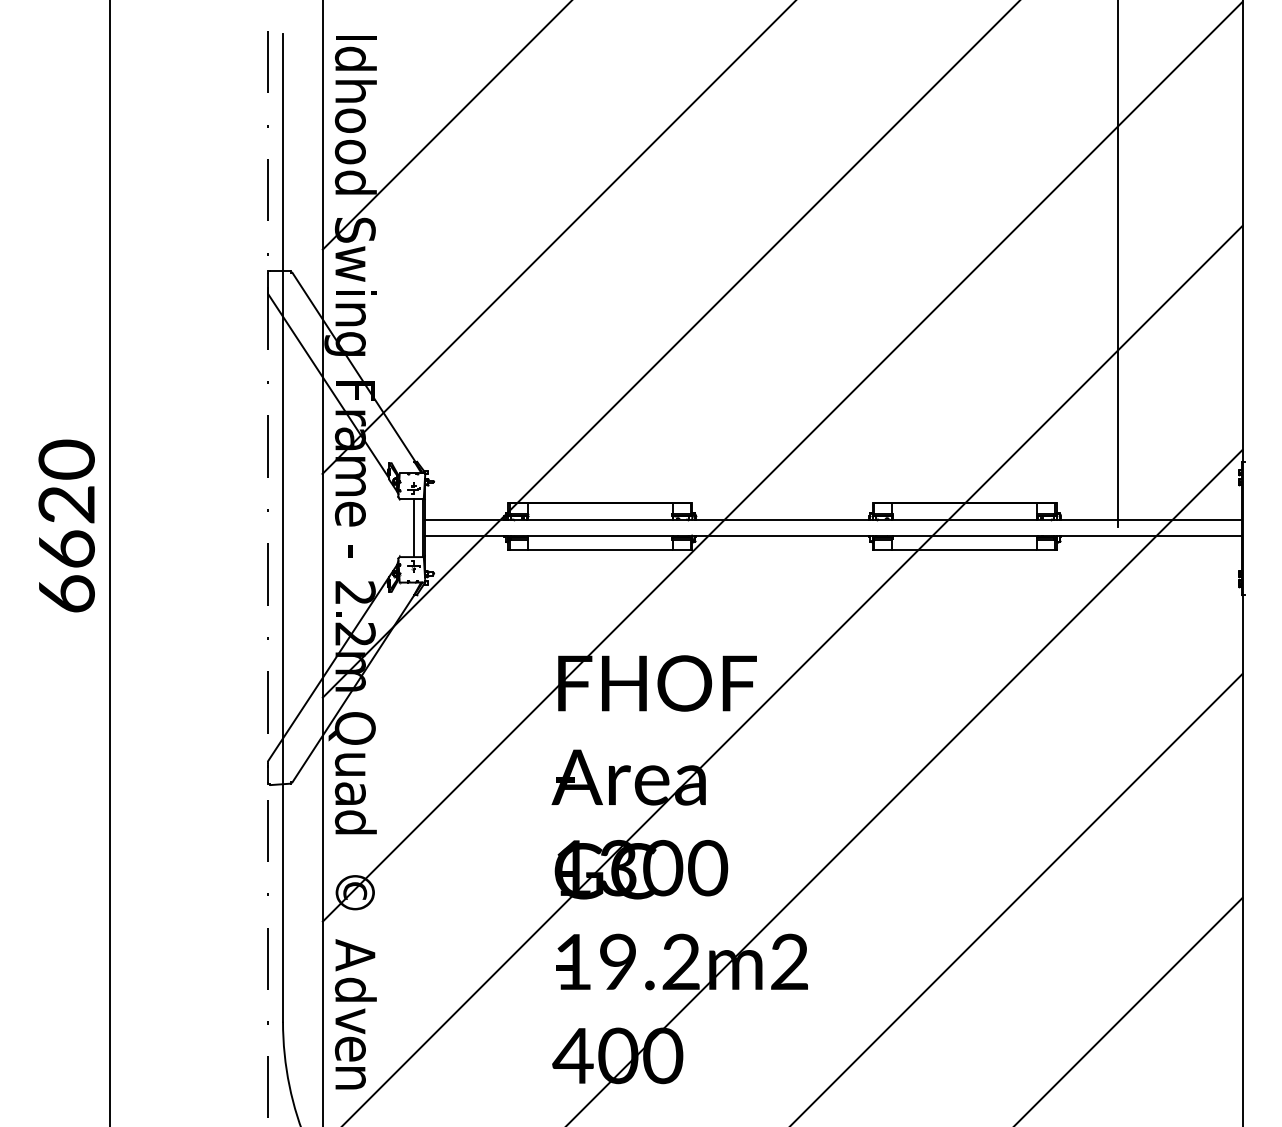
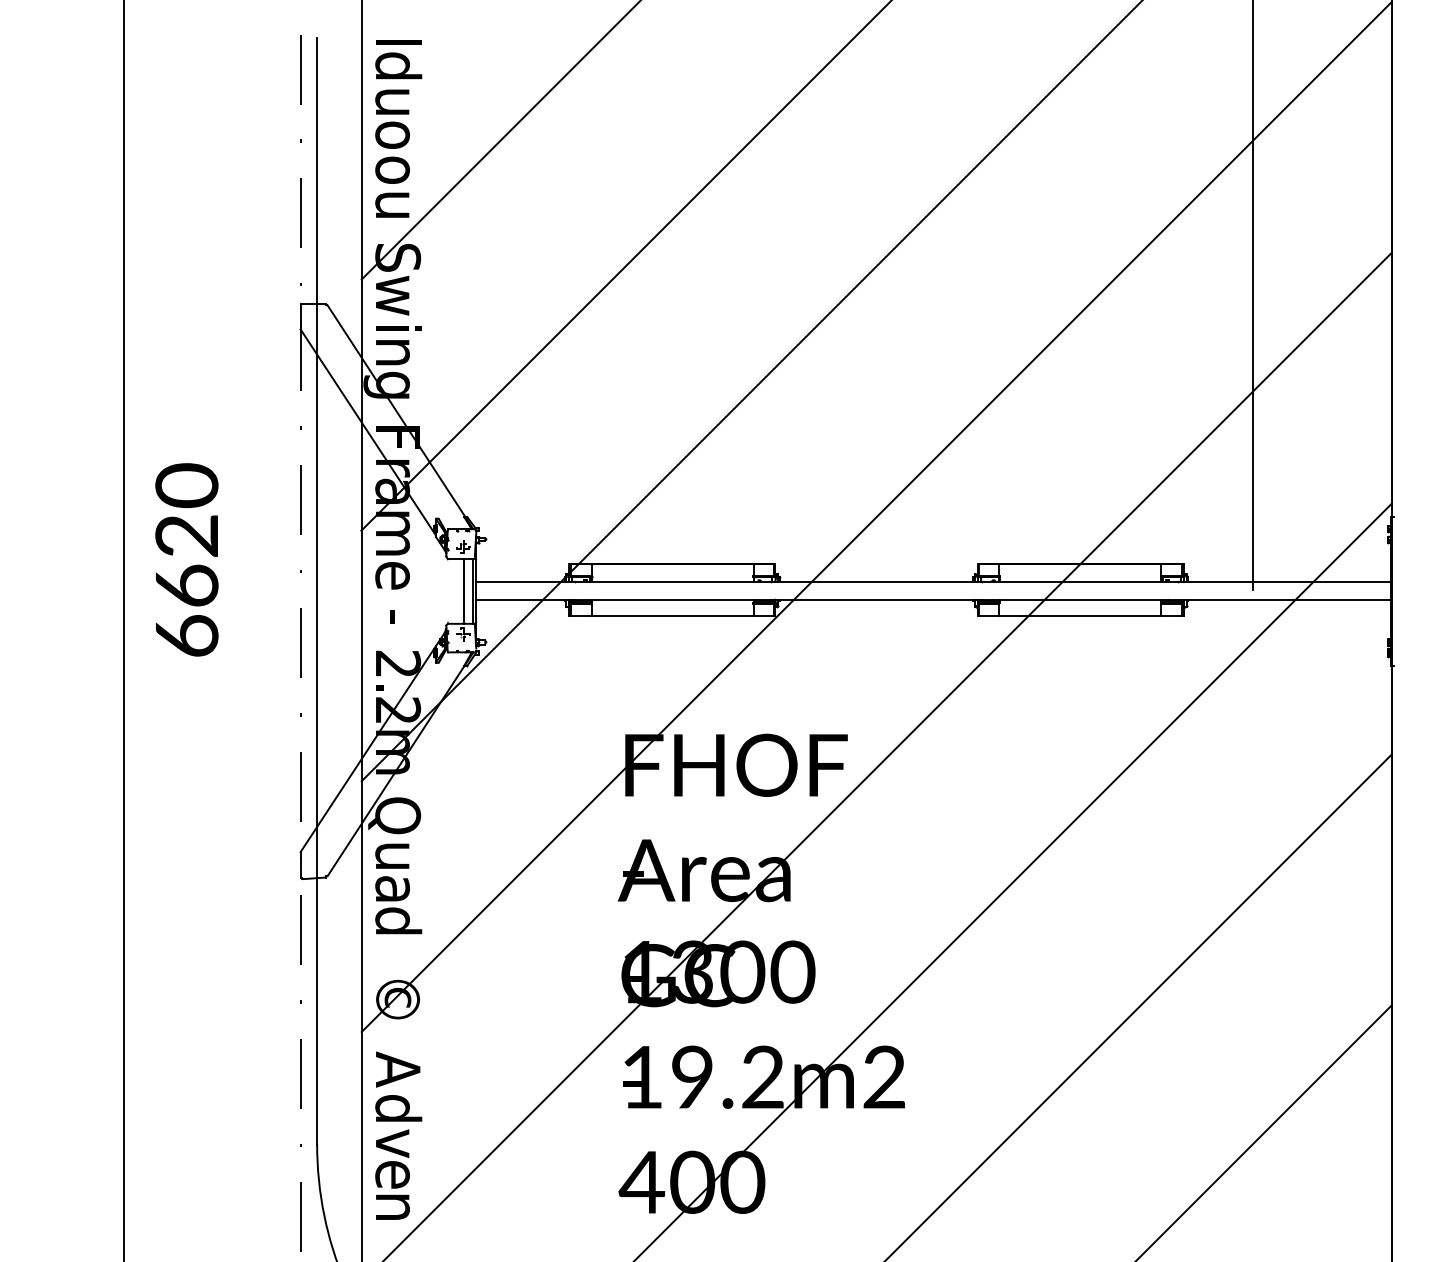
text: (355, 91) -> (398, 102), h -> u
text: (355, 182) -> (398, 204), d -> u
text: (66, 525) -> (186, 559), moved

